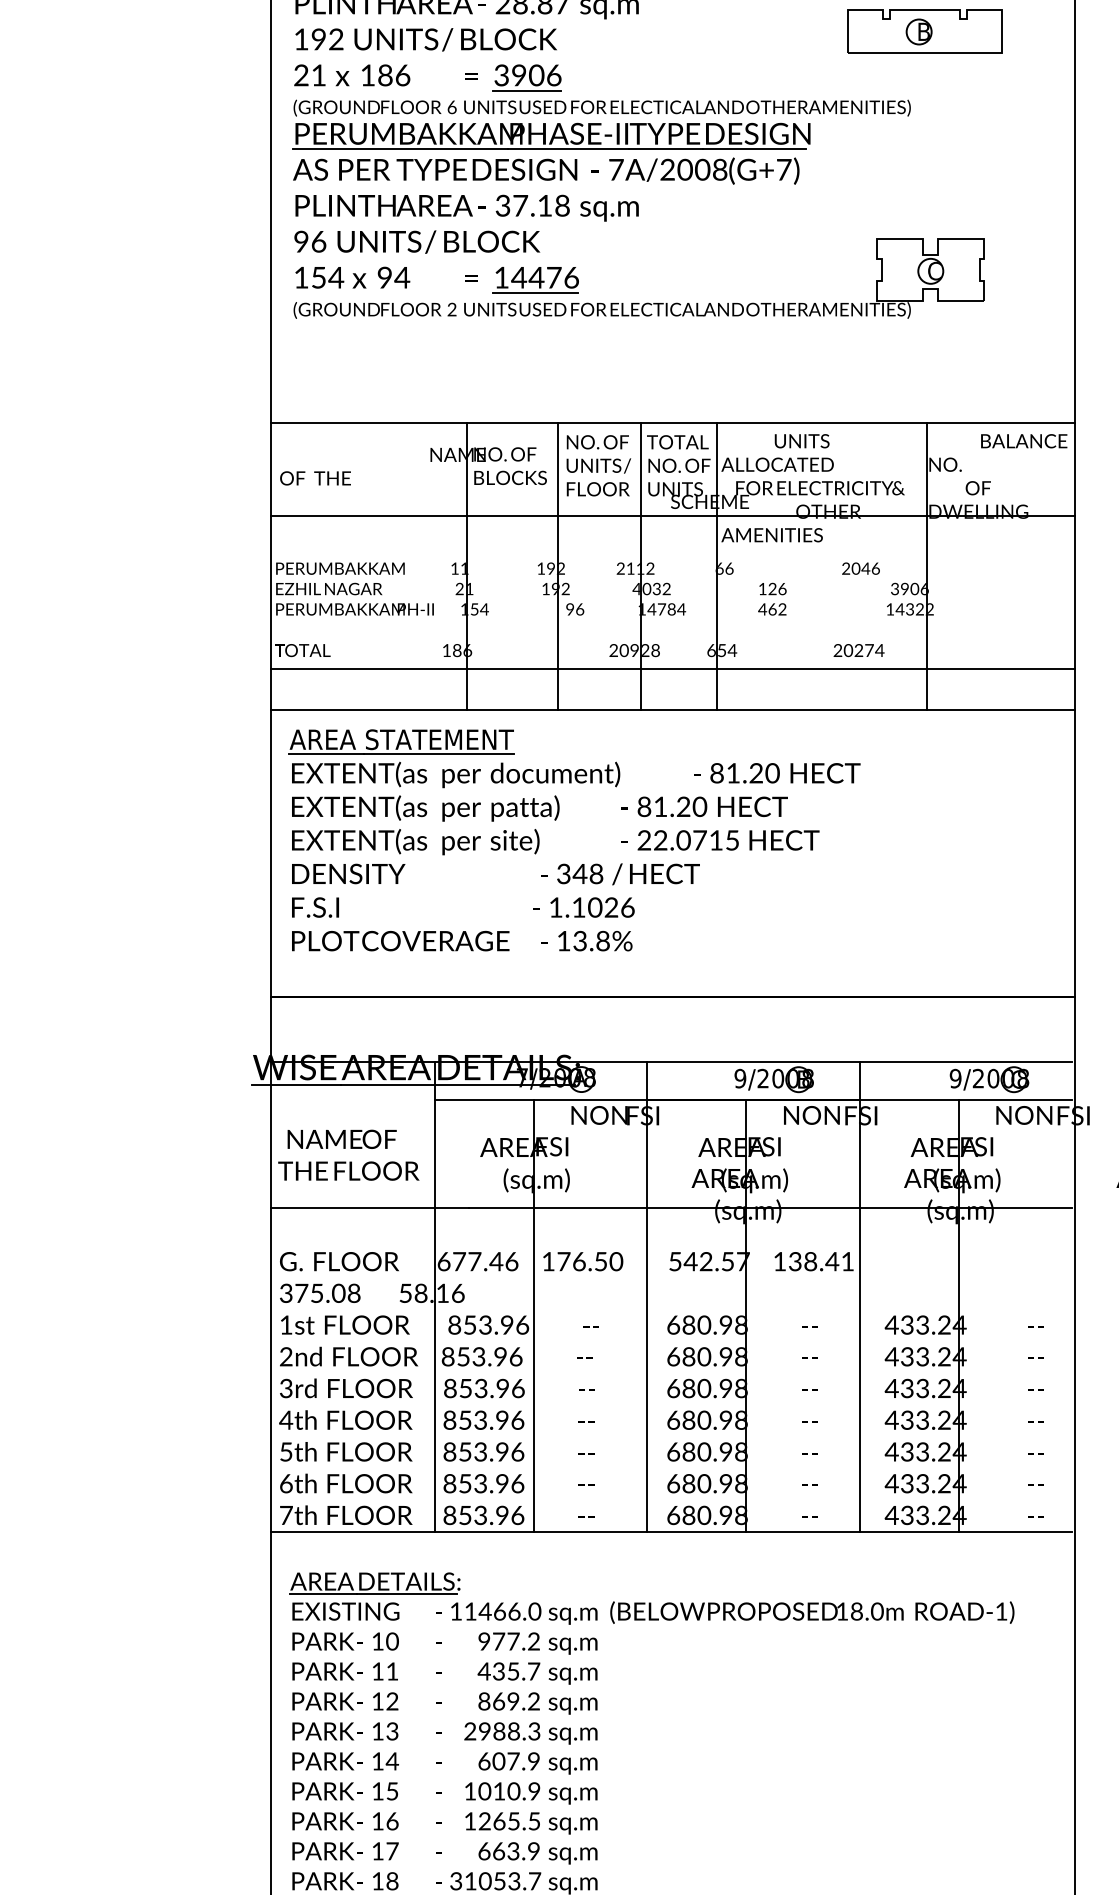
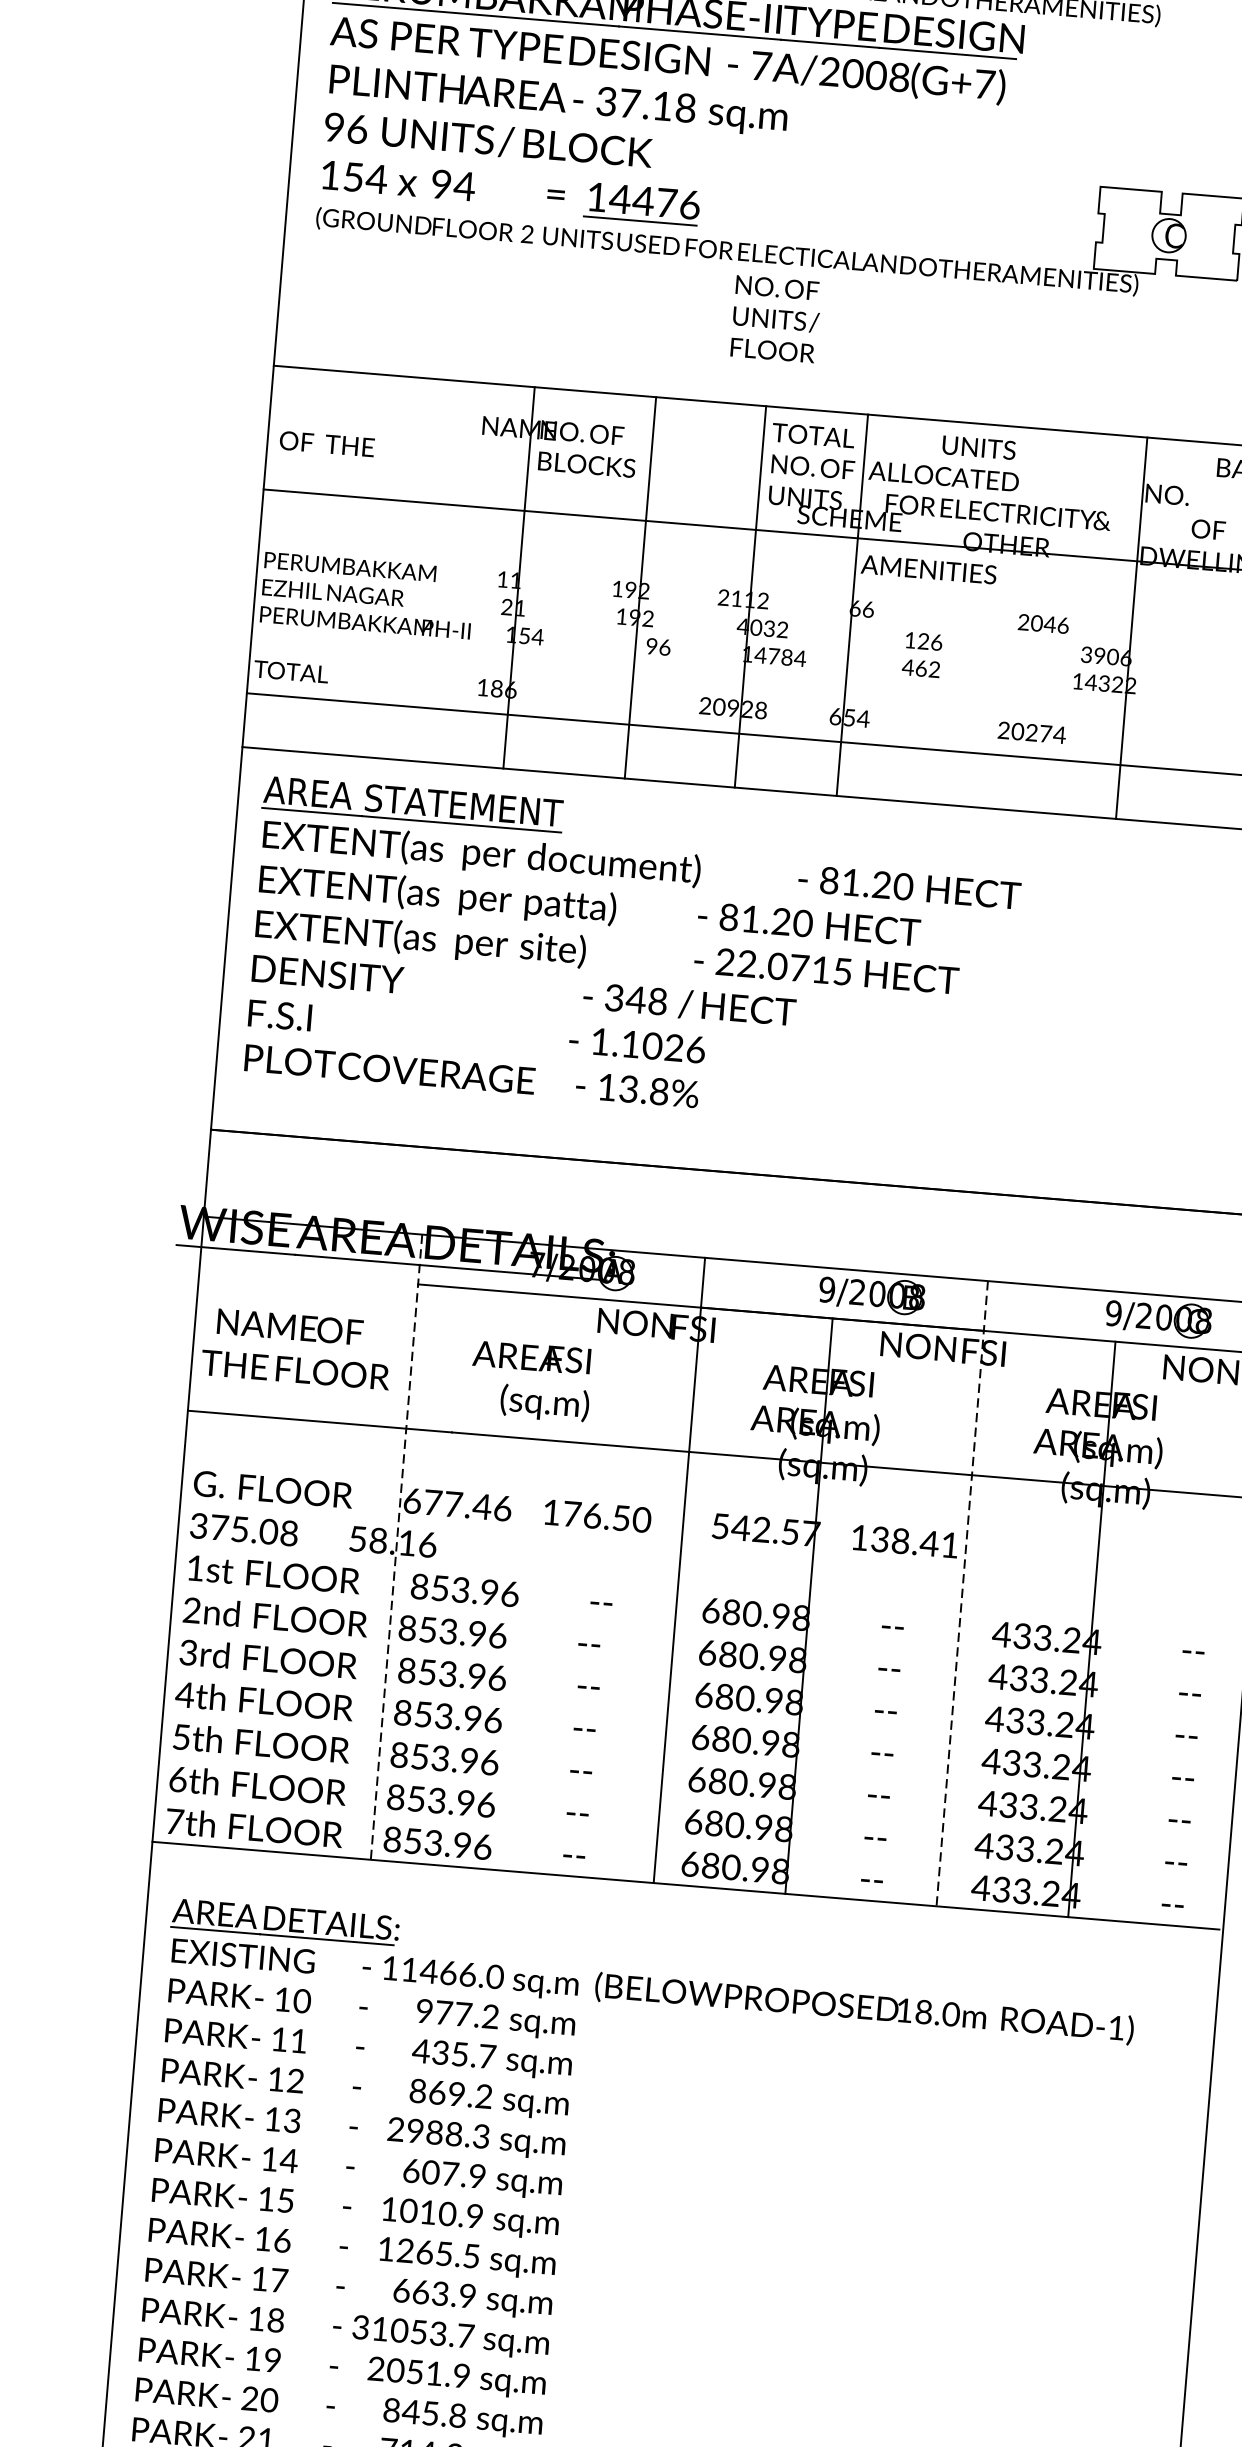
text: (598, 465) -> (775, 318), moved
line: (434, 1297) -> (395, 1547), solid -> dashed
line: (859, 1297) -> (961, 1594), solid -> dashed
line: (533, 1315) -> (525, 1582), removed

